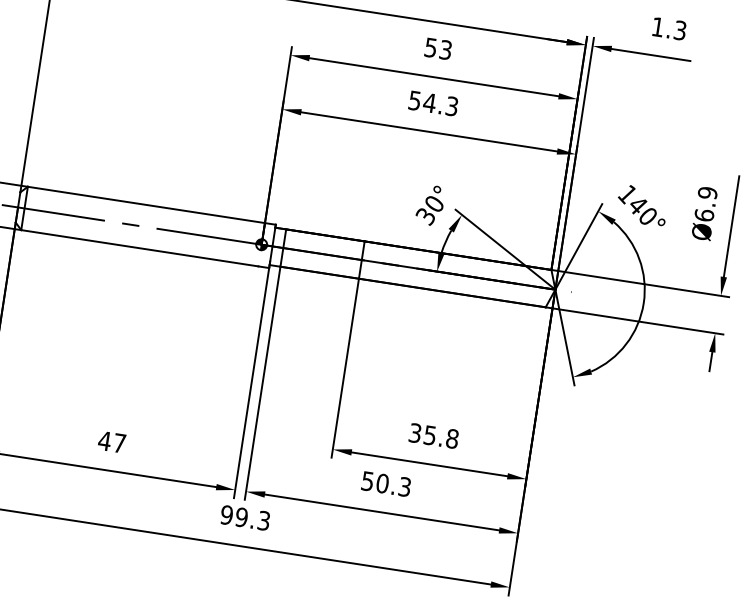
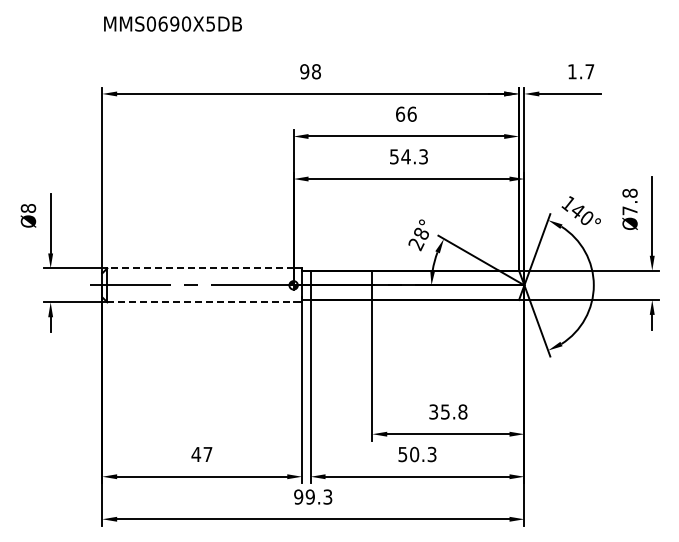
text: (679, 30) -> (589, 71), 1.3 -> 1.7
text: (438, 47) -> (406, 113), 53 -> 66
text: (705, 203) -> (629, 201), Ø6.9 -> Ø7.8
line: (146, 205) -> (200, 268), solid -> dashed
text: (429, 210) -> (418, 239), 30° -> 28°
line: (141, 248) -> (201, 302), solid -> dashed

